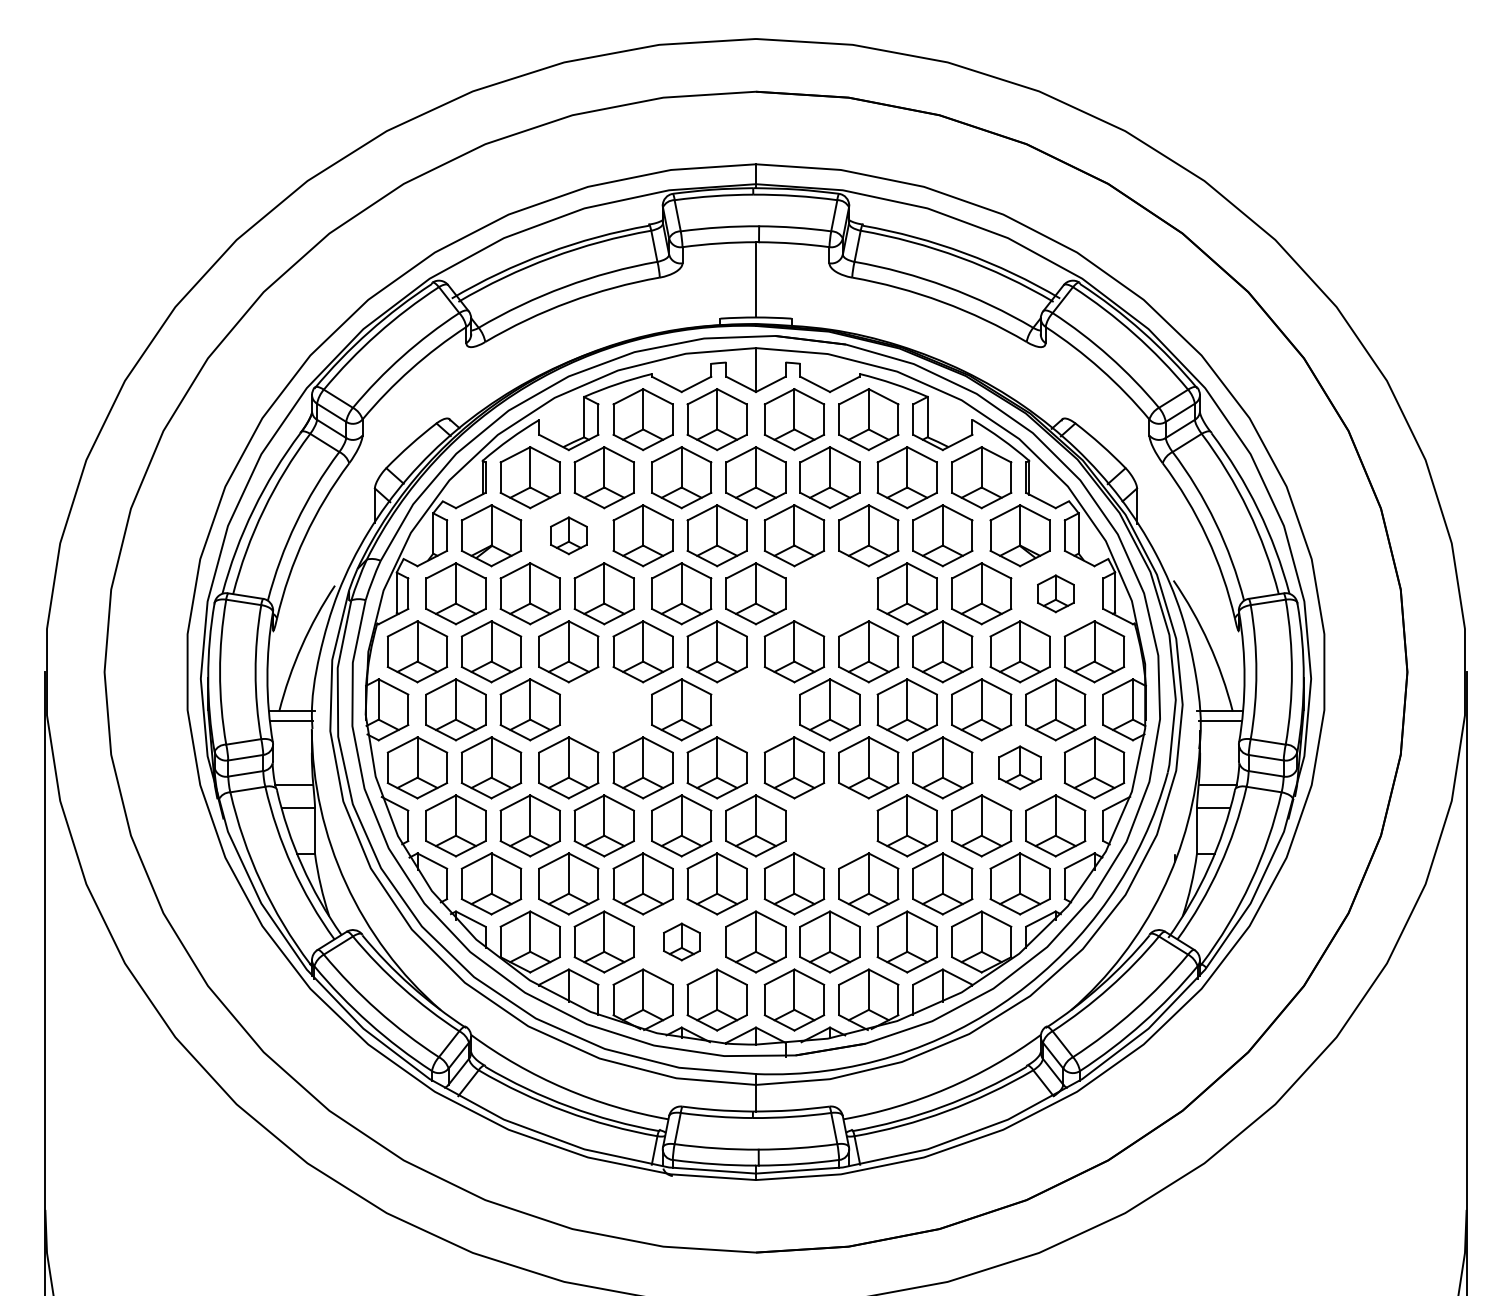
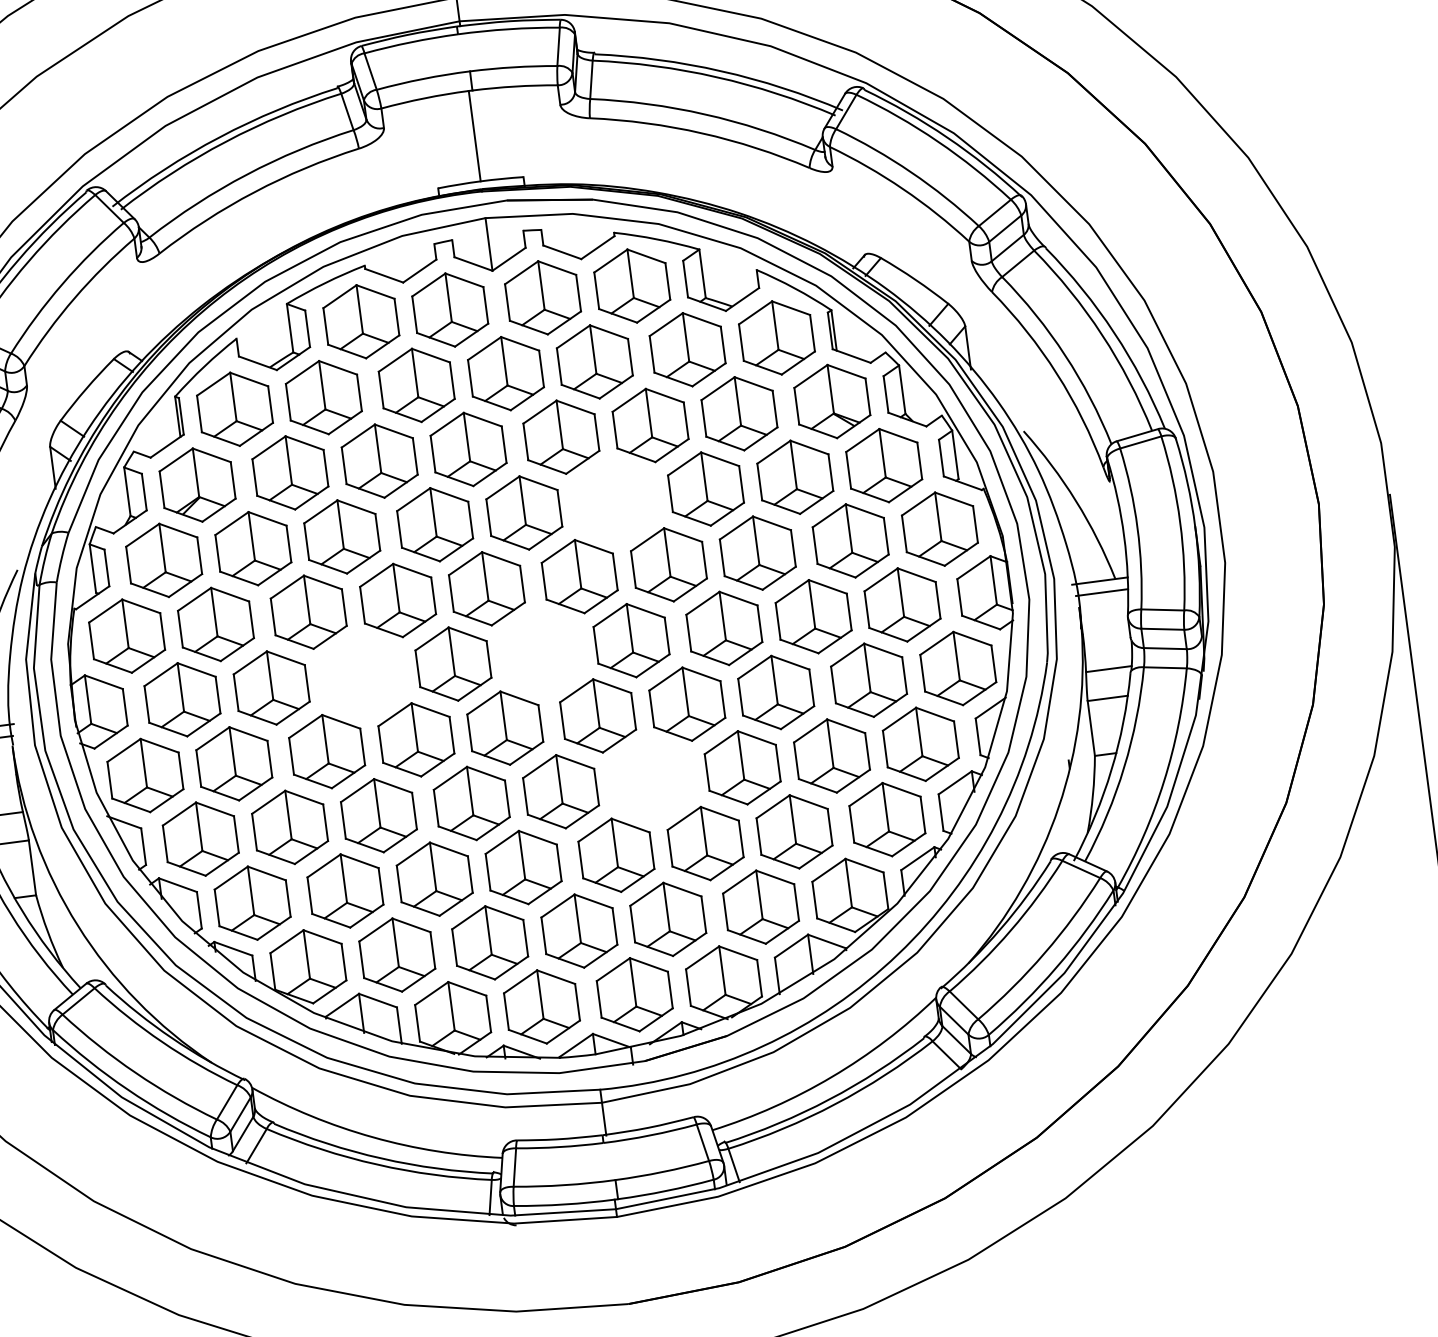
part: (568, 535) -> (290, 472), size x1.67
part: (1055, 593) -> (883, 465), size x1.67
part: (1019, 767) -> (868, 680), size x1.43
part: (681, 941) -> (489, 942), size x1.67

